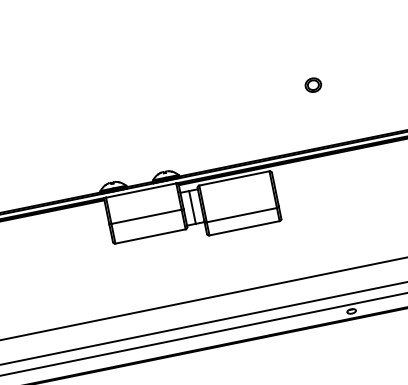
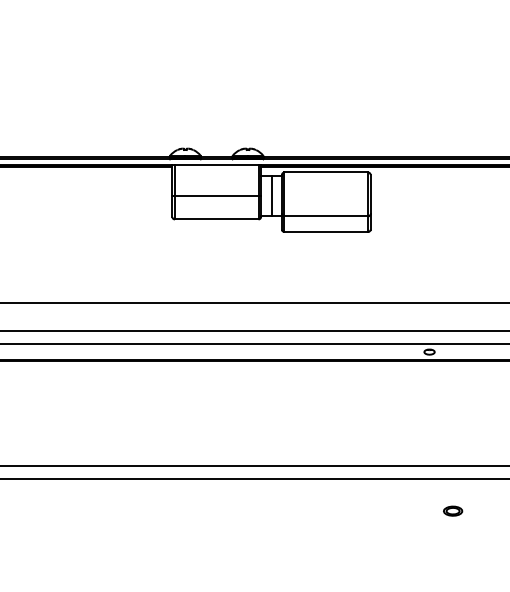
part: (313, 84) -> (438, 83), removed

